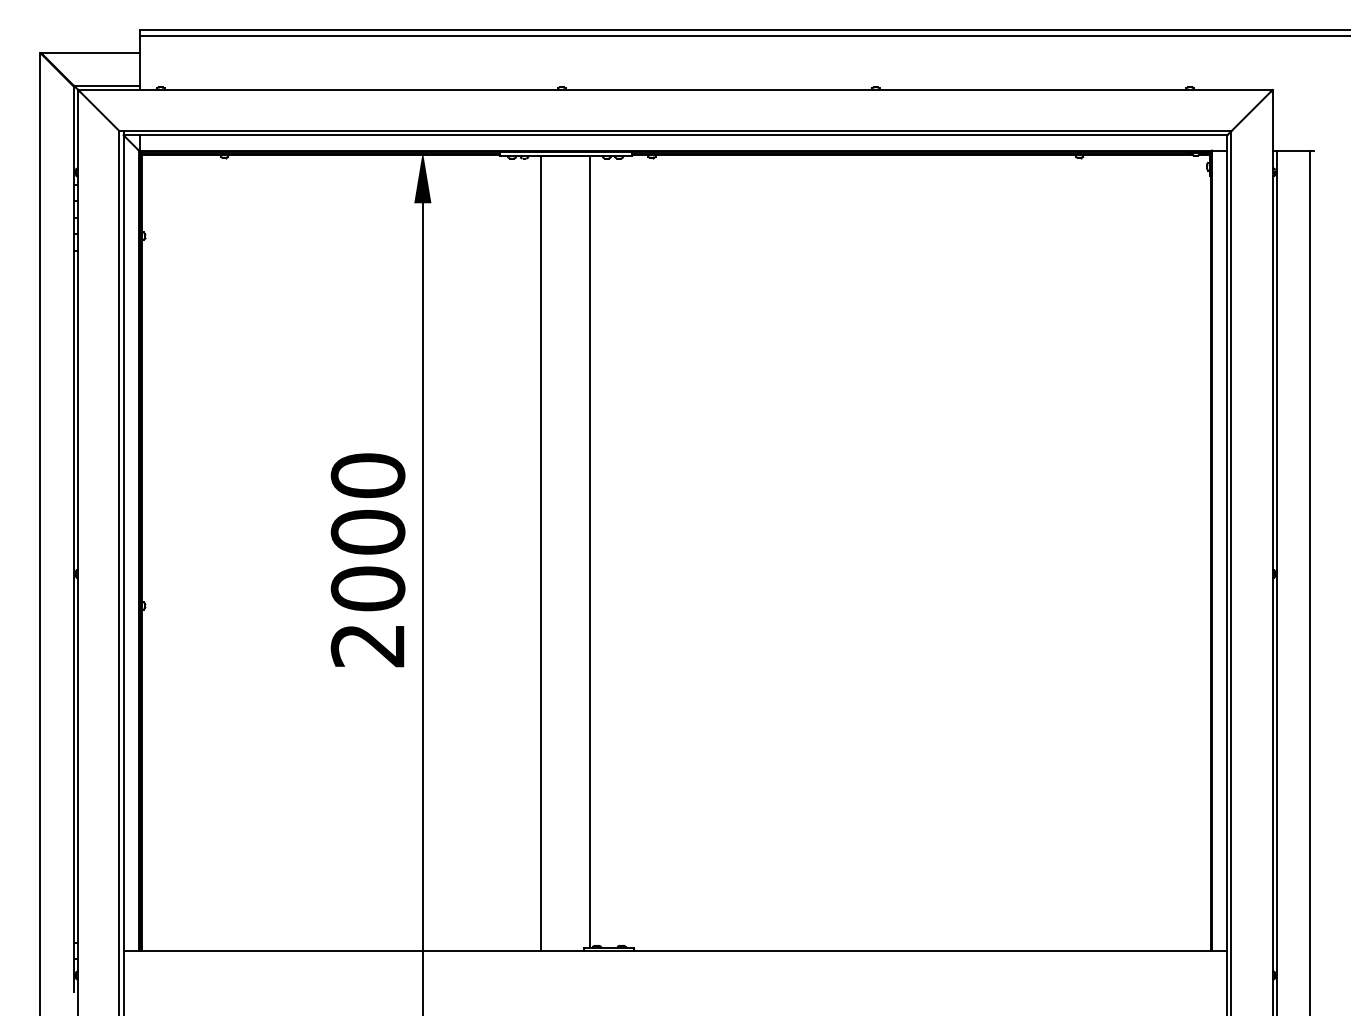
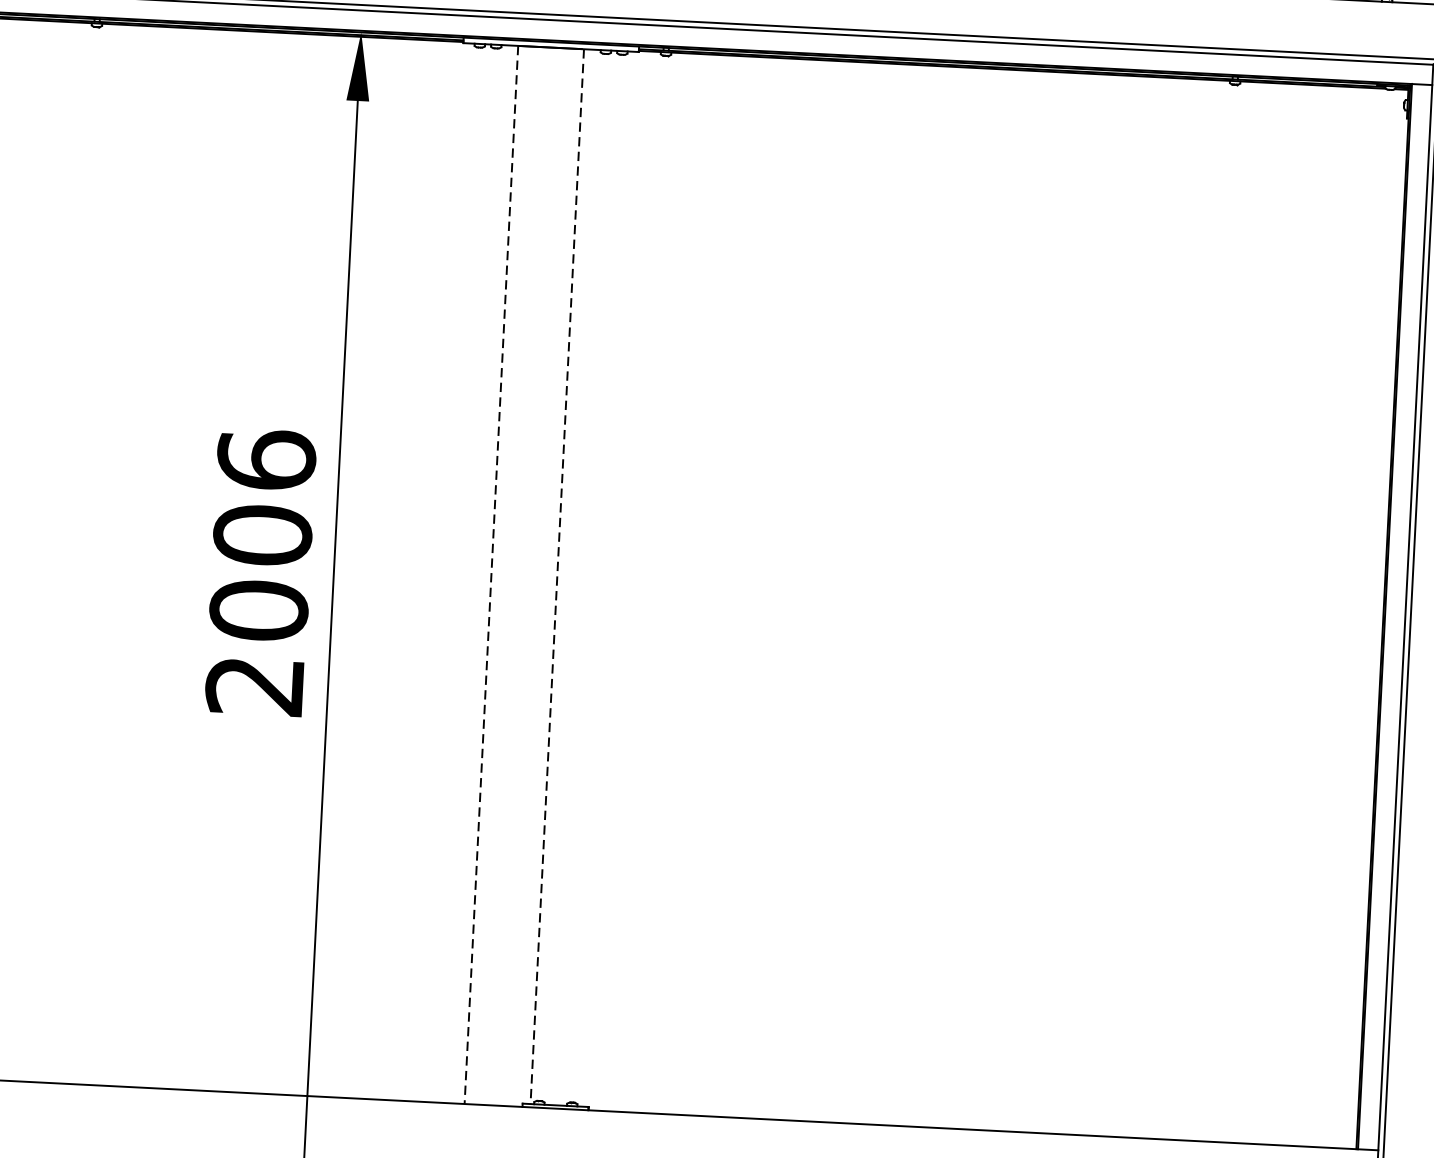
text: (367, 475) -> (265, 459), 2000 -> 2006
line: (590, 552) -> (557, 577), solid -> dashed
line: (540, 553) -> (490, 575), solid -> dashed

